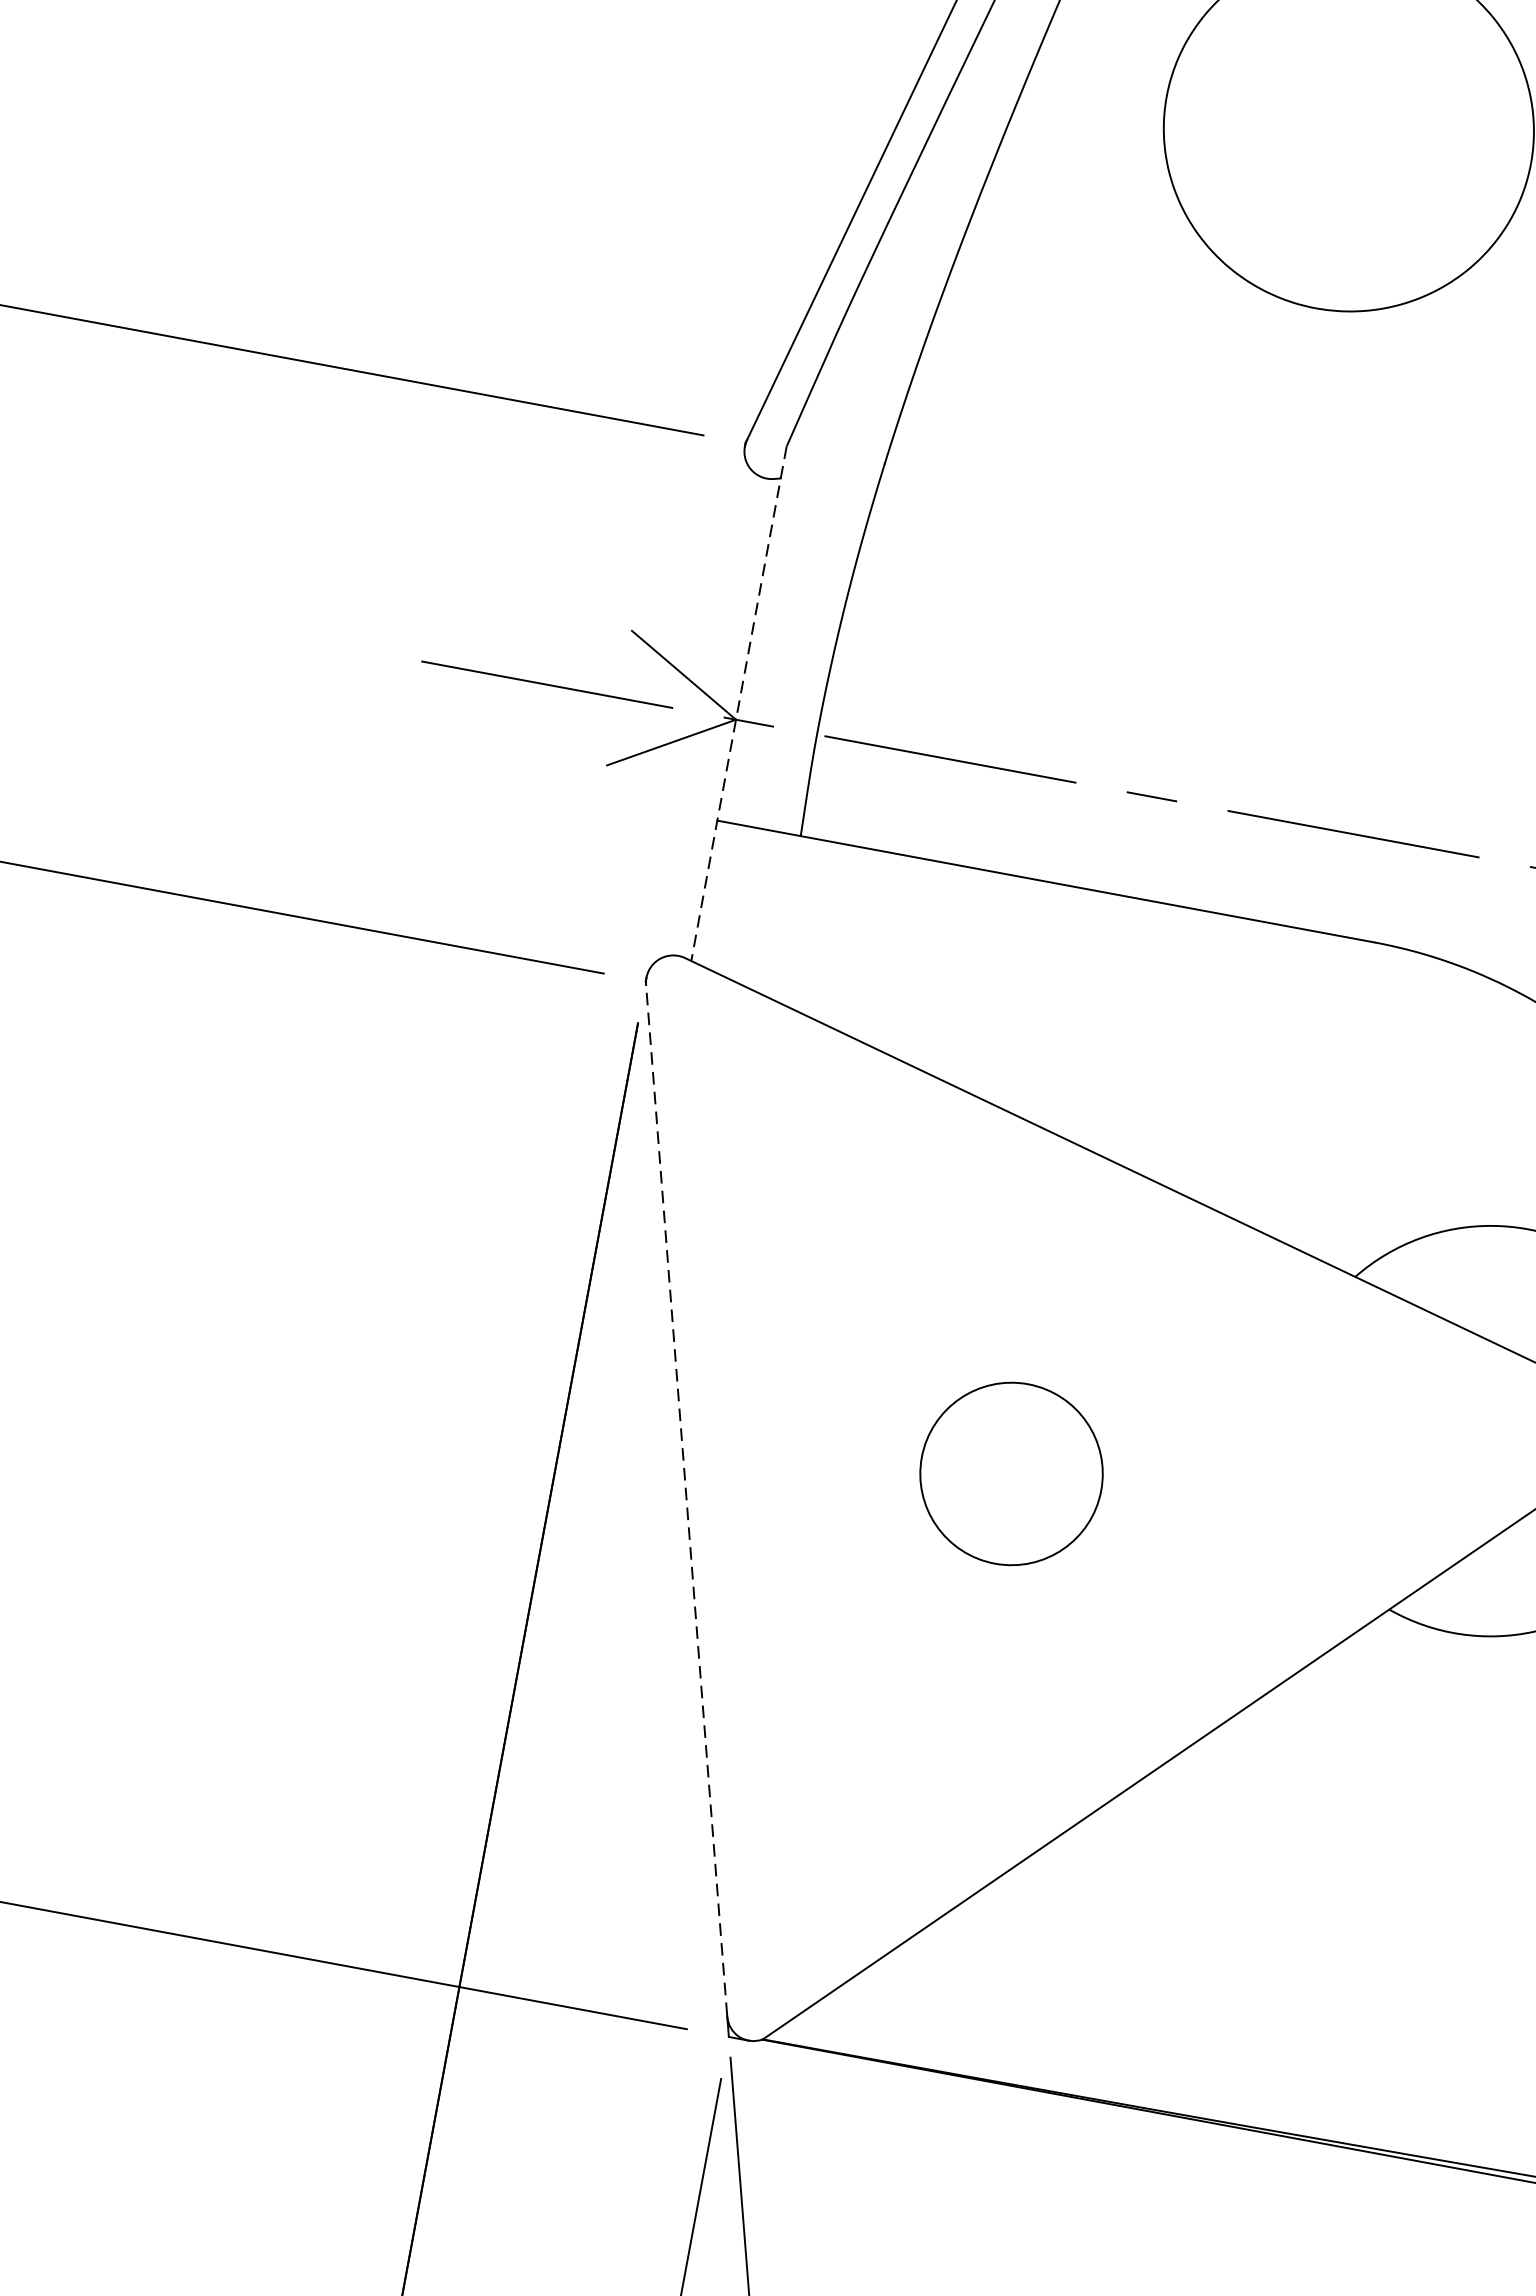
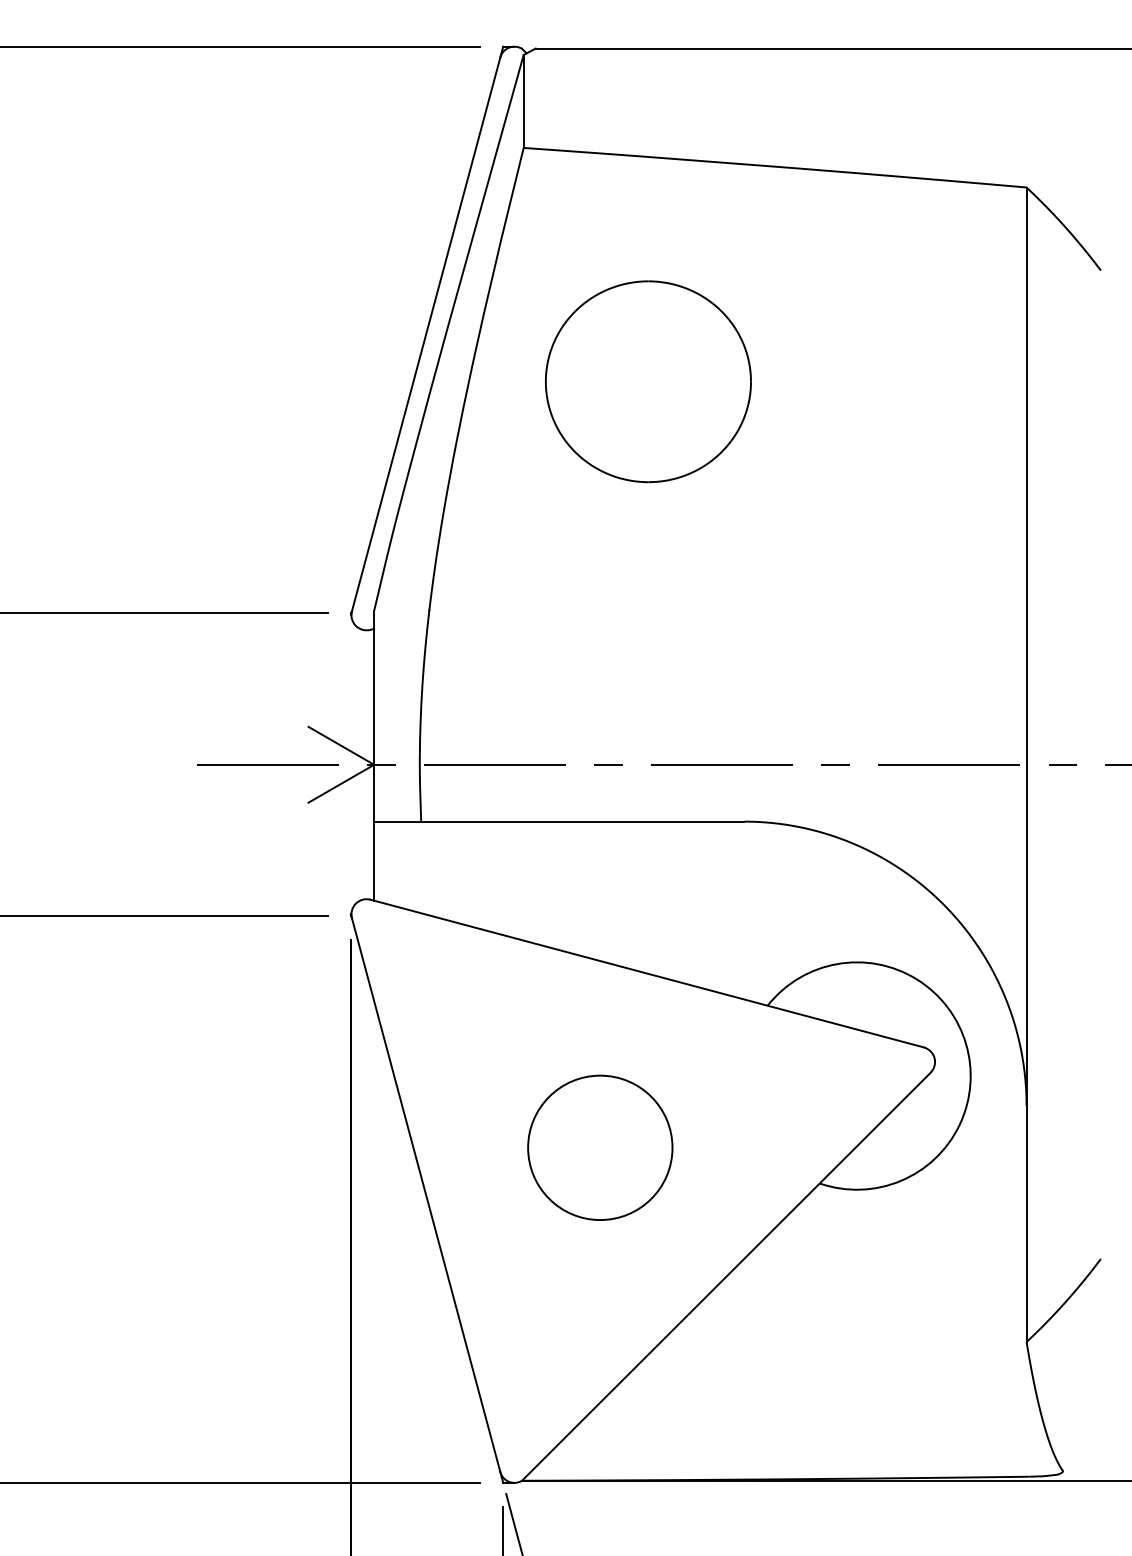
line: (739, 703) -> (374, 755), dashed -> solid
circle: (1011, 1473) -> (600, 1147), size x1.43
line: (685, 1499) -> (425, 1194), dashed -> solid

